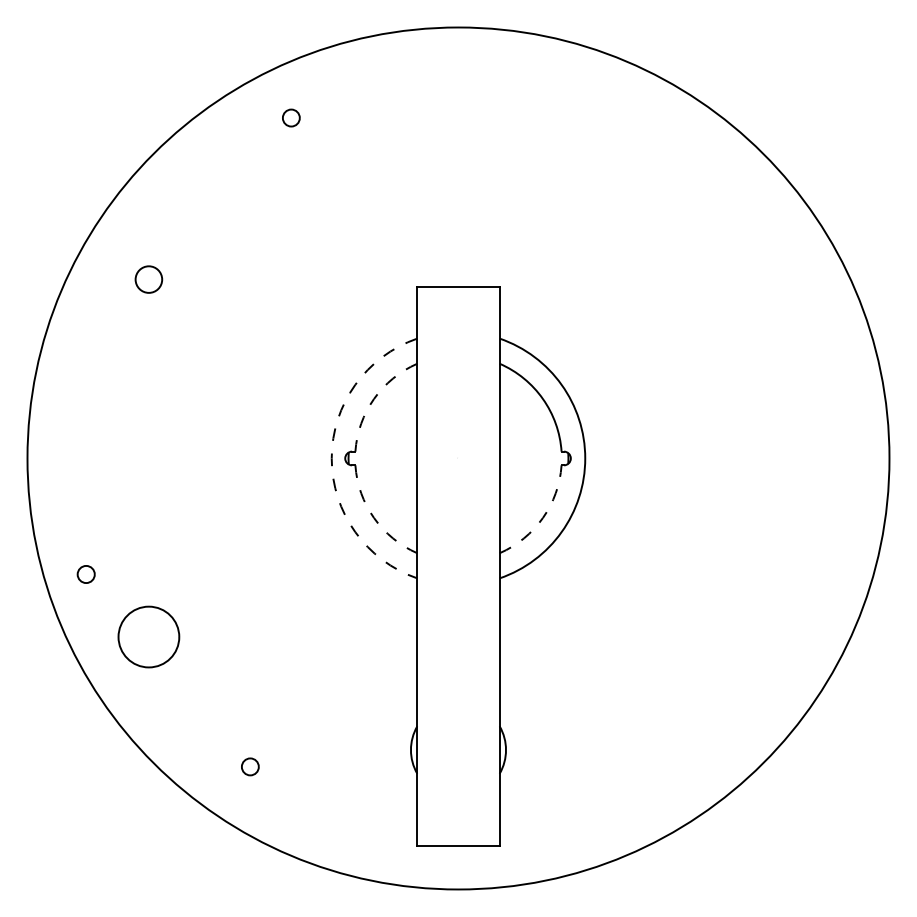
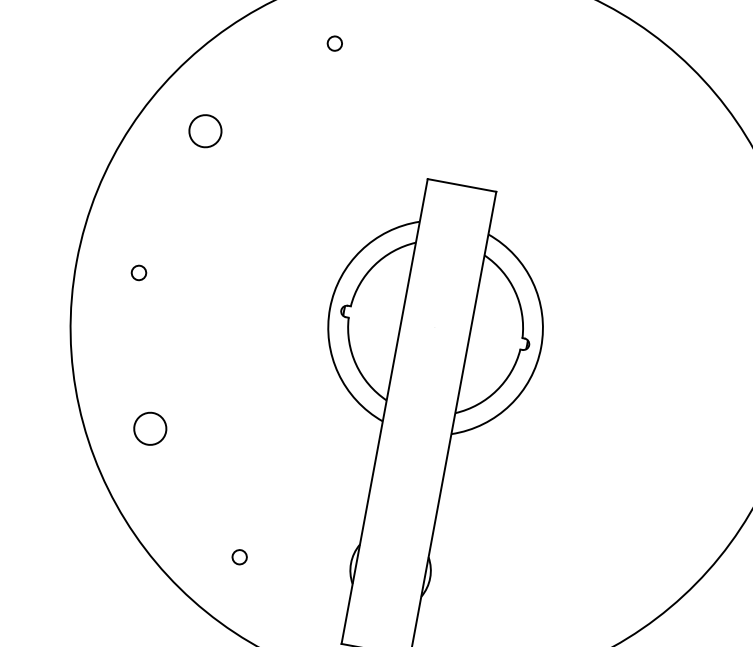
circle: (291, 117) -> (335, 43), moved
circle: (148, 279) -> (205, 131), size x1.43
arc: (374, 399) -> (374, 265), dashed -> solid
arc: (331, 458) -> (329, 308), dashed -> solid
arc: (374, 517) -> (356, 364), dashed -> solid
arc: (542, 517) -> (496, 390), dashed -> solid
circle: (85, 574) -> (138, 272), moved
circle: (148, 637) -> (149, 429), size x0.62
circle: (250, 766) -> (239, 556), moved

